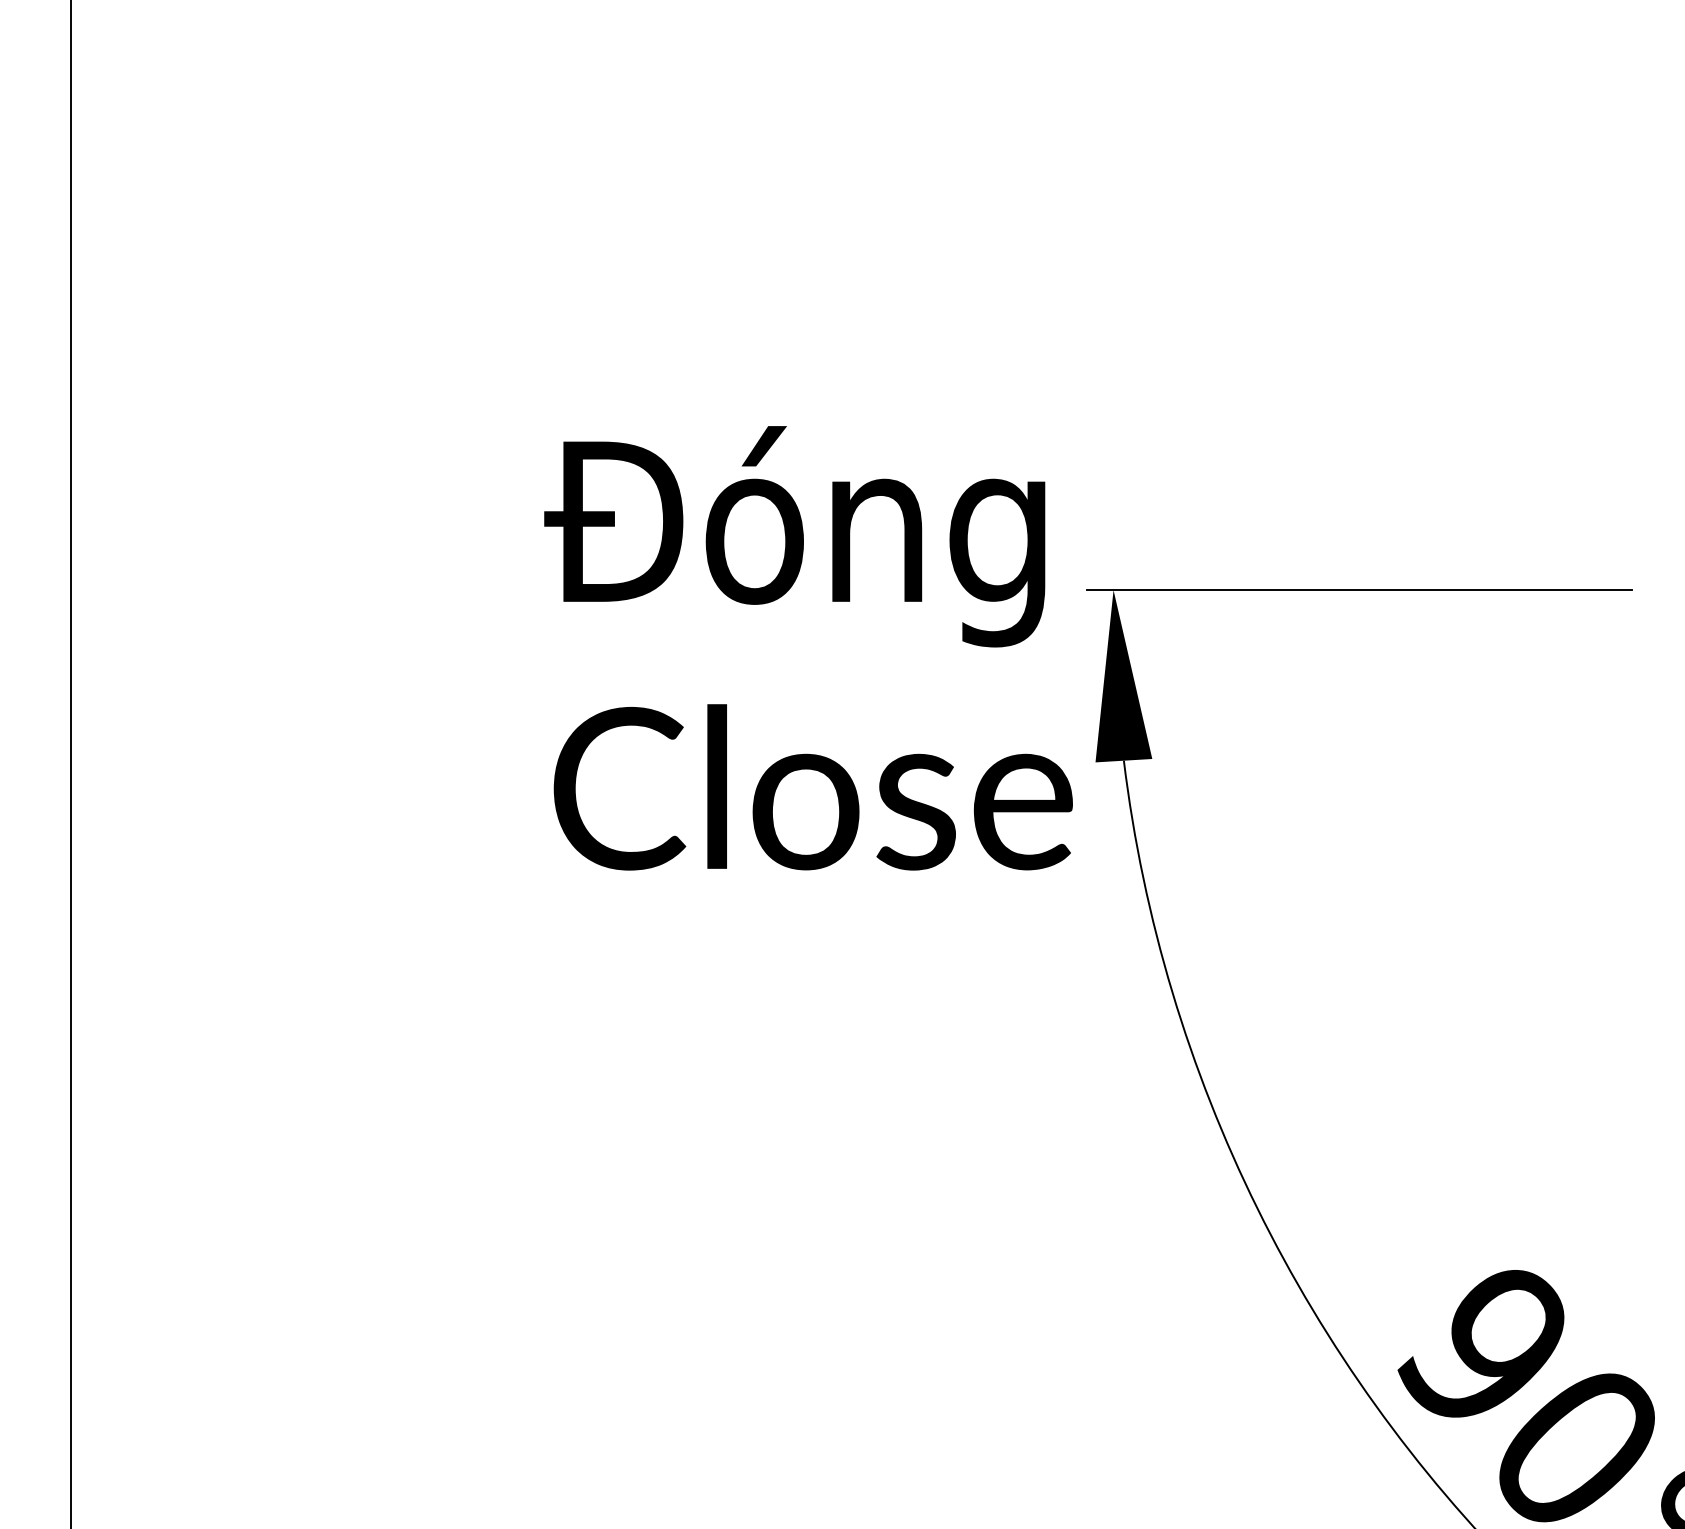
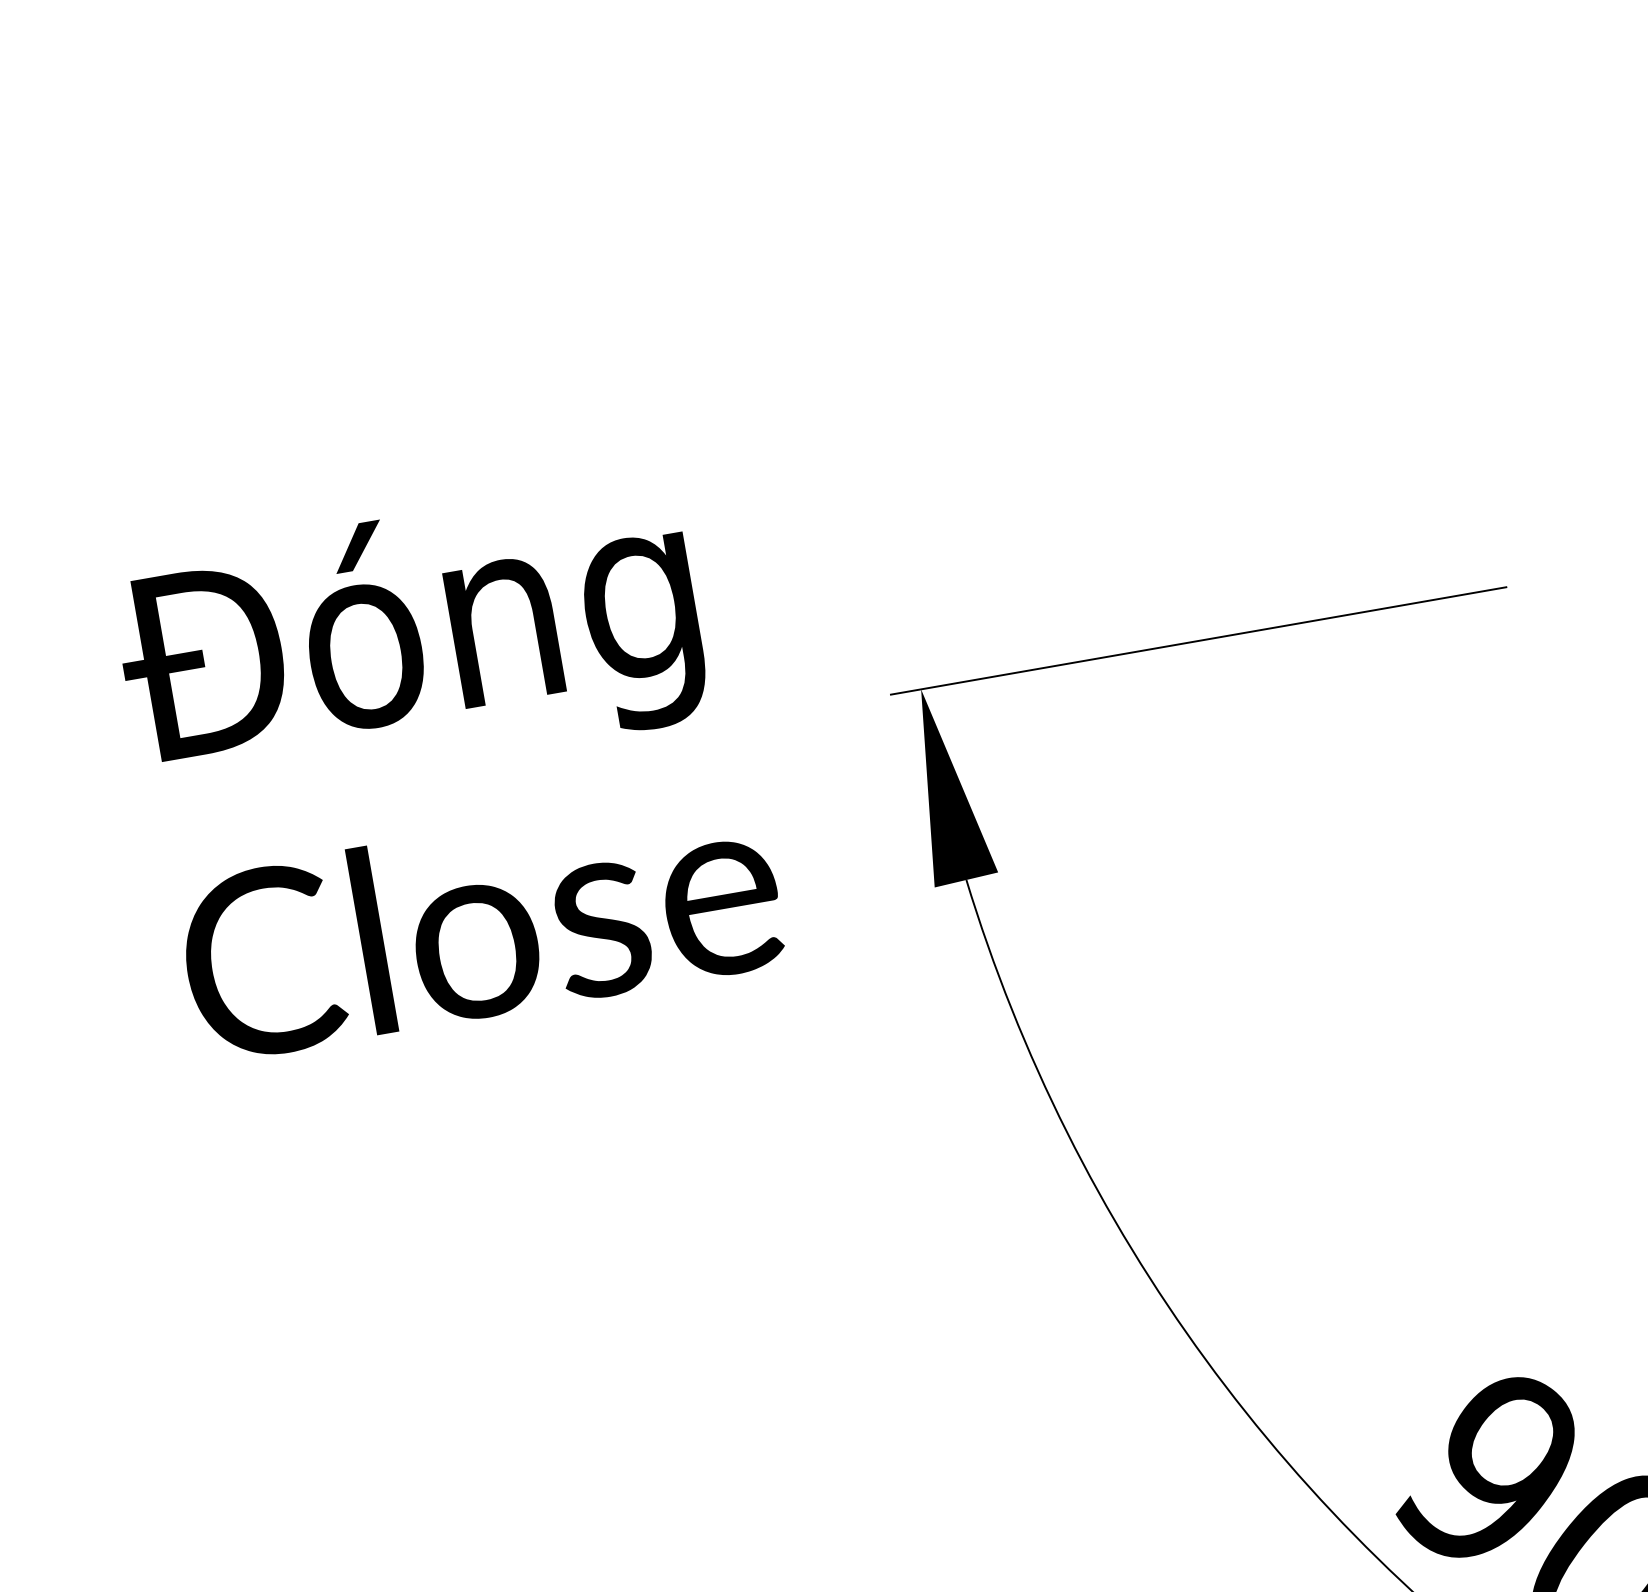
text: (808, 648) -> (447, 766), moved

